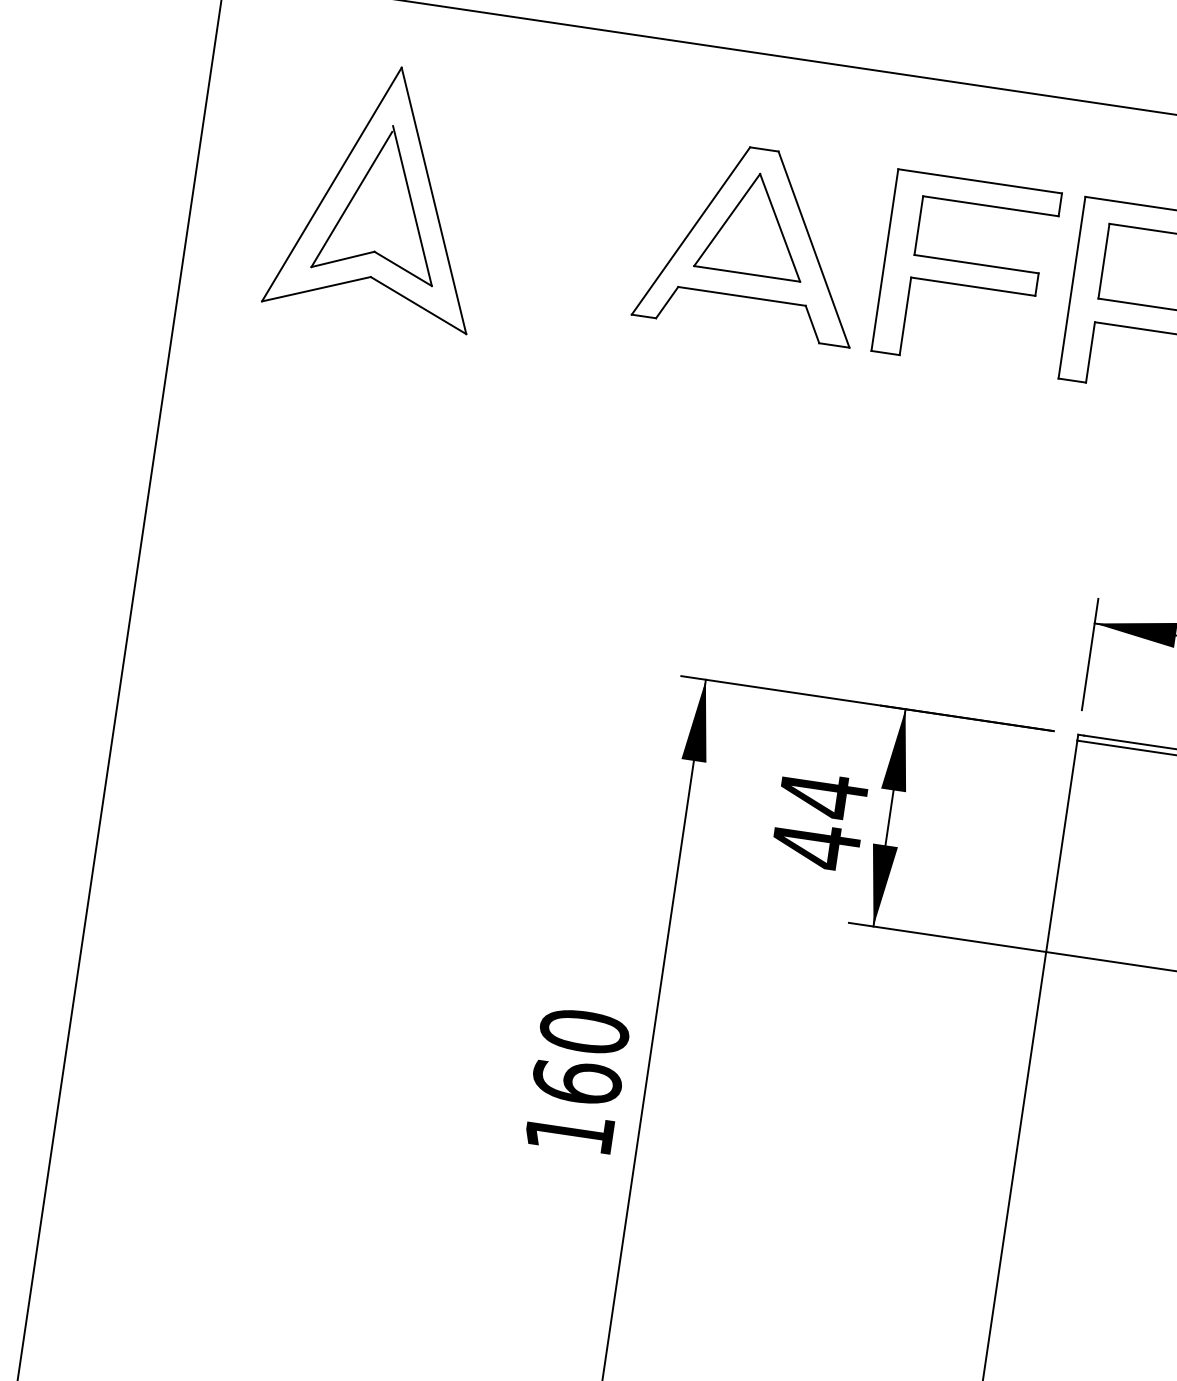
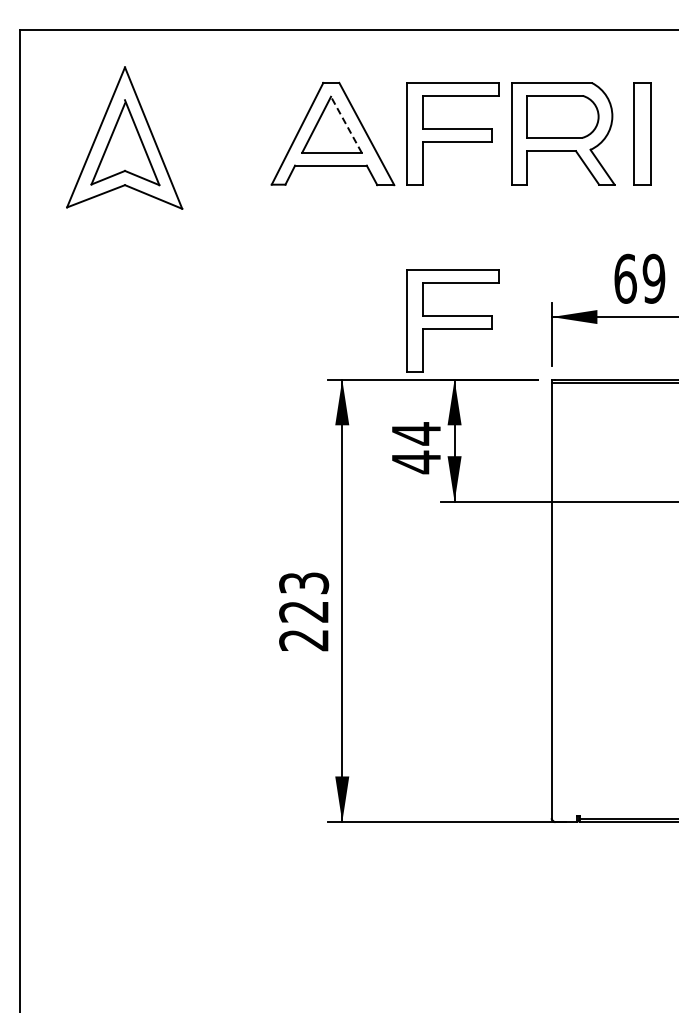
line: (780, 227) -> (346, 124), solid -> dashed
part: (917, 603) -> (452, 320), added
text: (577, 1081) -> (304, 611), 160 -> 223

